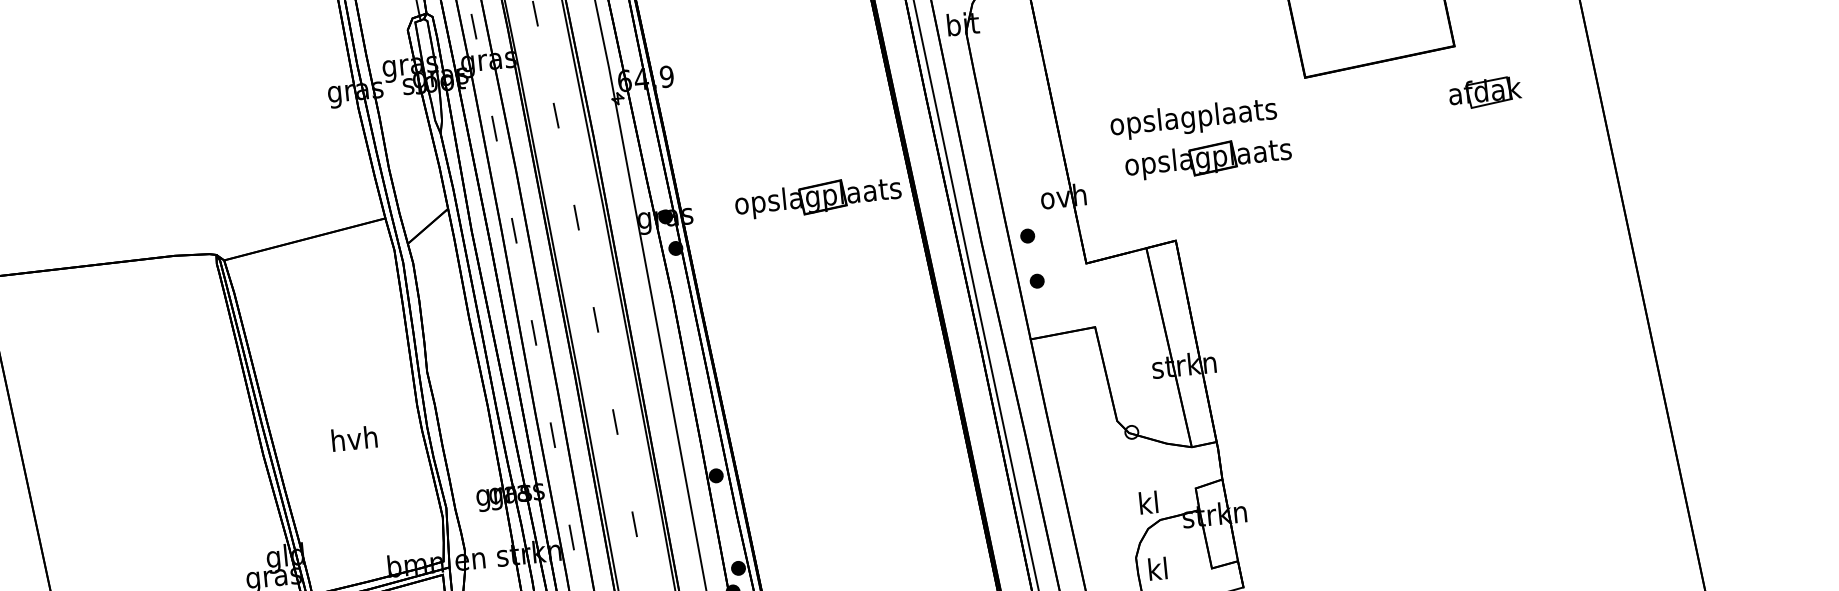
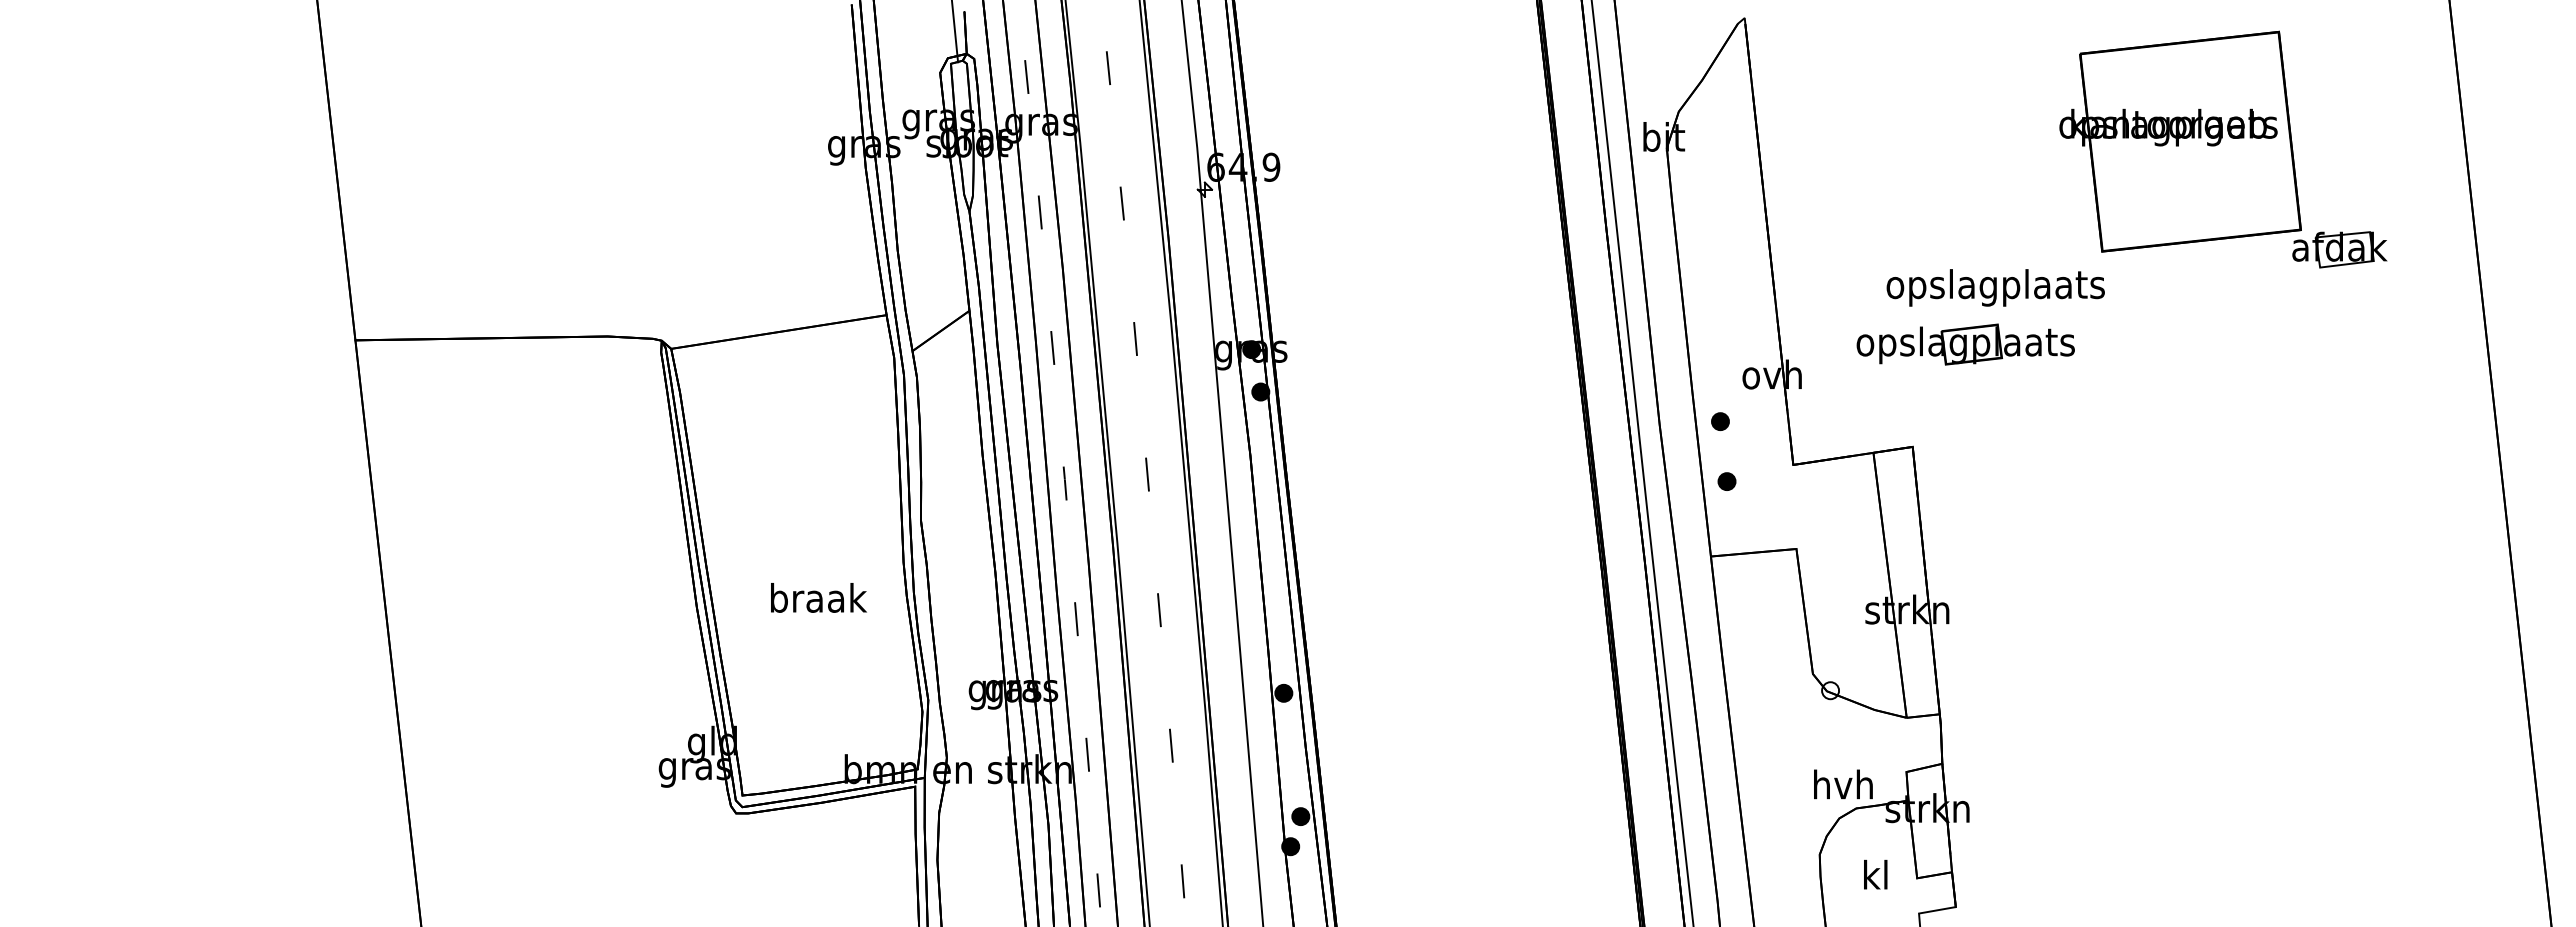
part: (1485, 92) -> (2339, 249), moved
text: (1193, 118) -> (1995, 287), moved
part: (818, 197) -> (1452, 344), removed
text: (355, 438) -> (818, 597), hvh -> braak
text: (1148, 502) -> (1843, 784), kl -> hvh
text: (1157, 568) -> (1875, 874), moved

